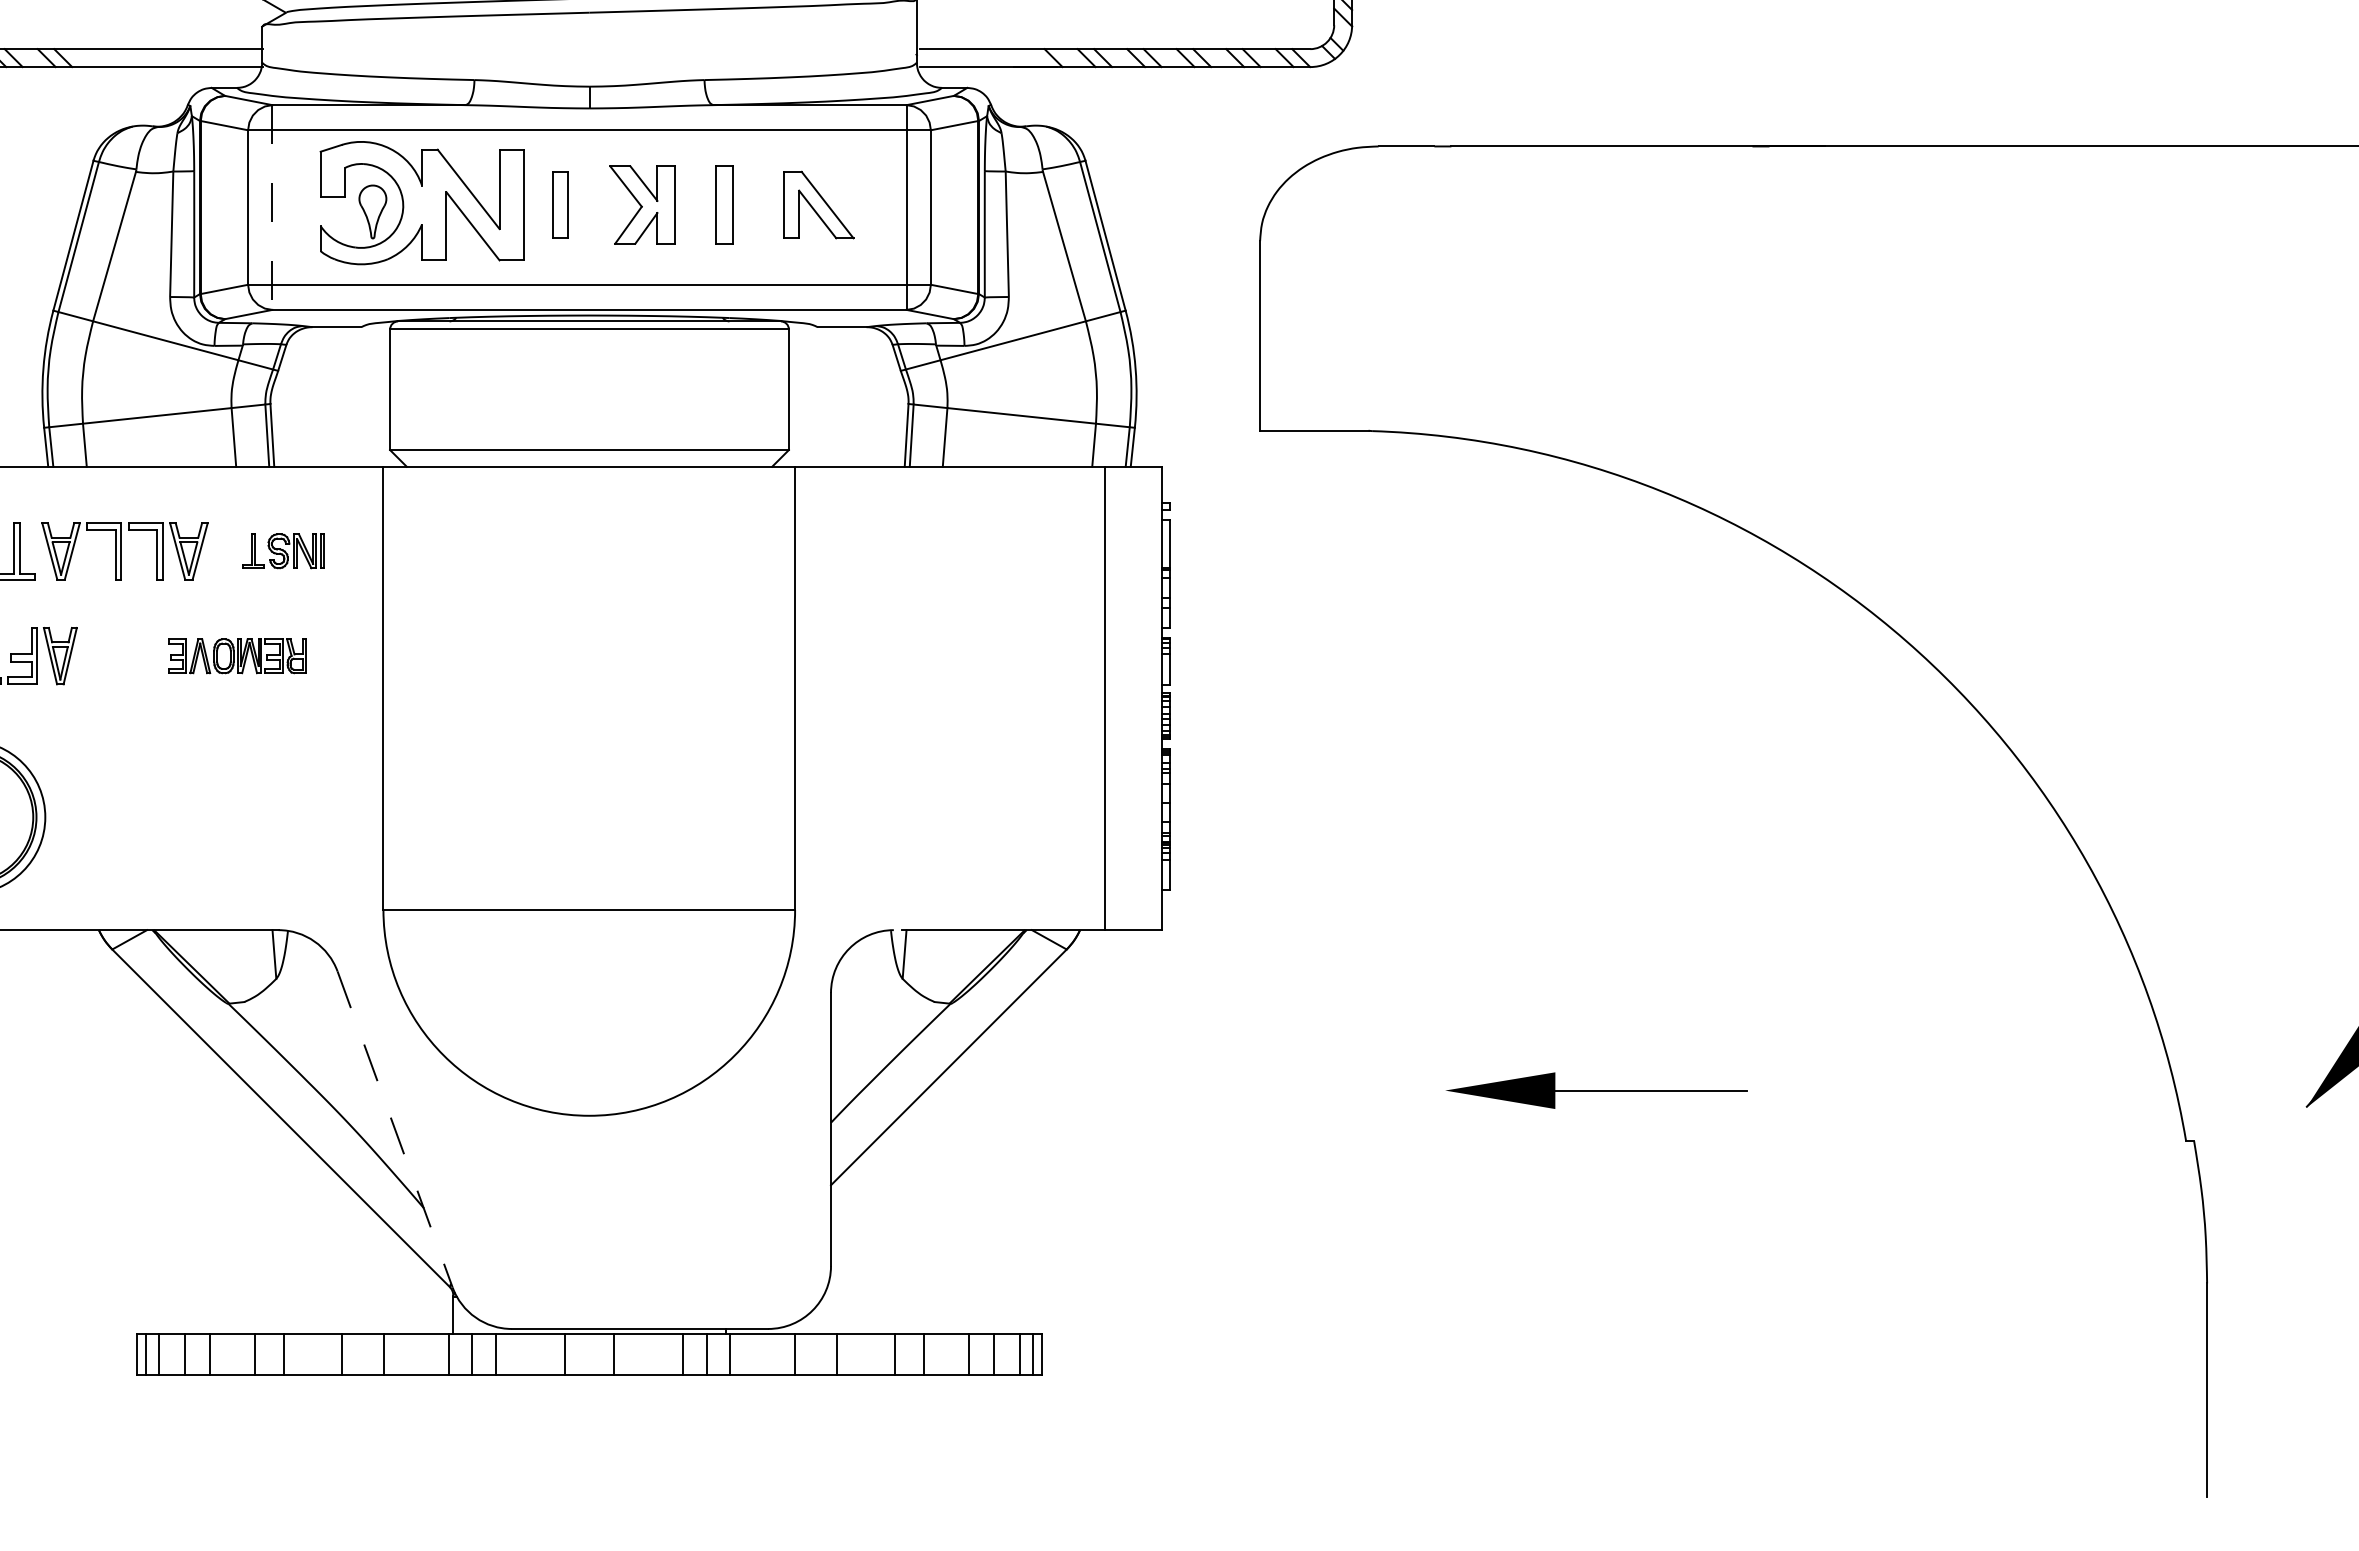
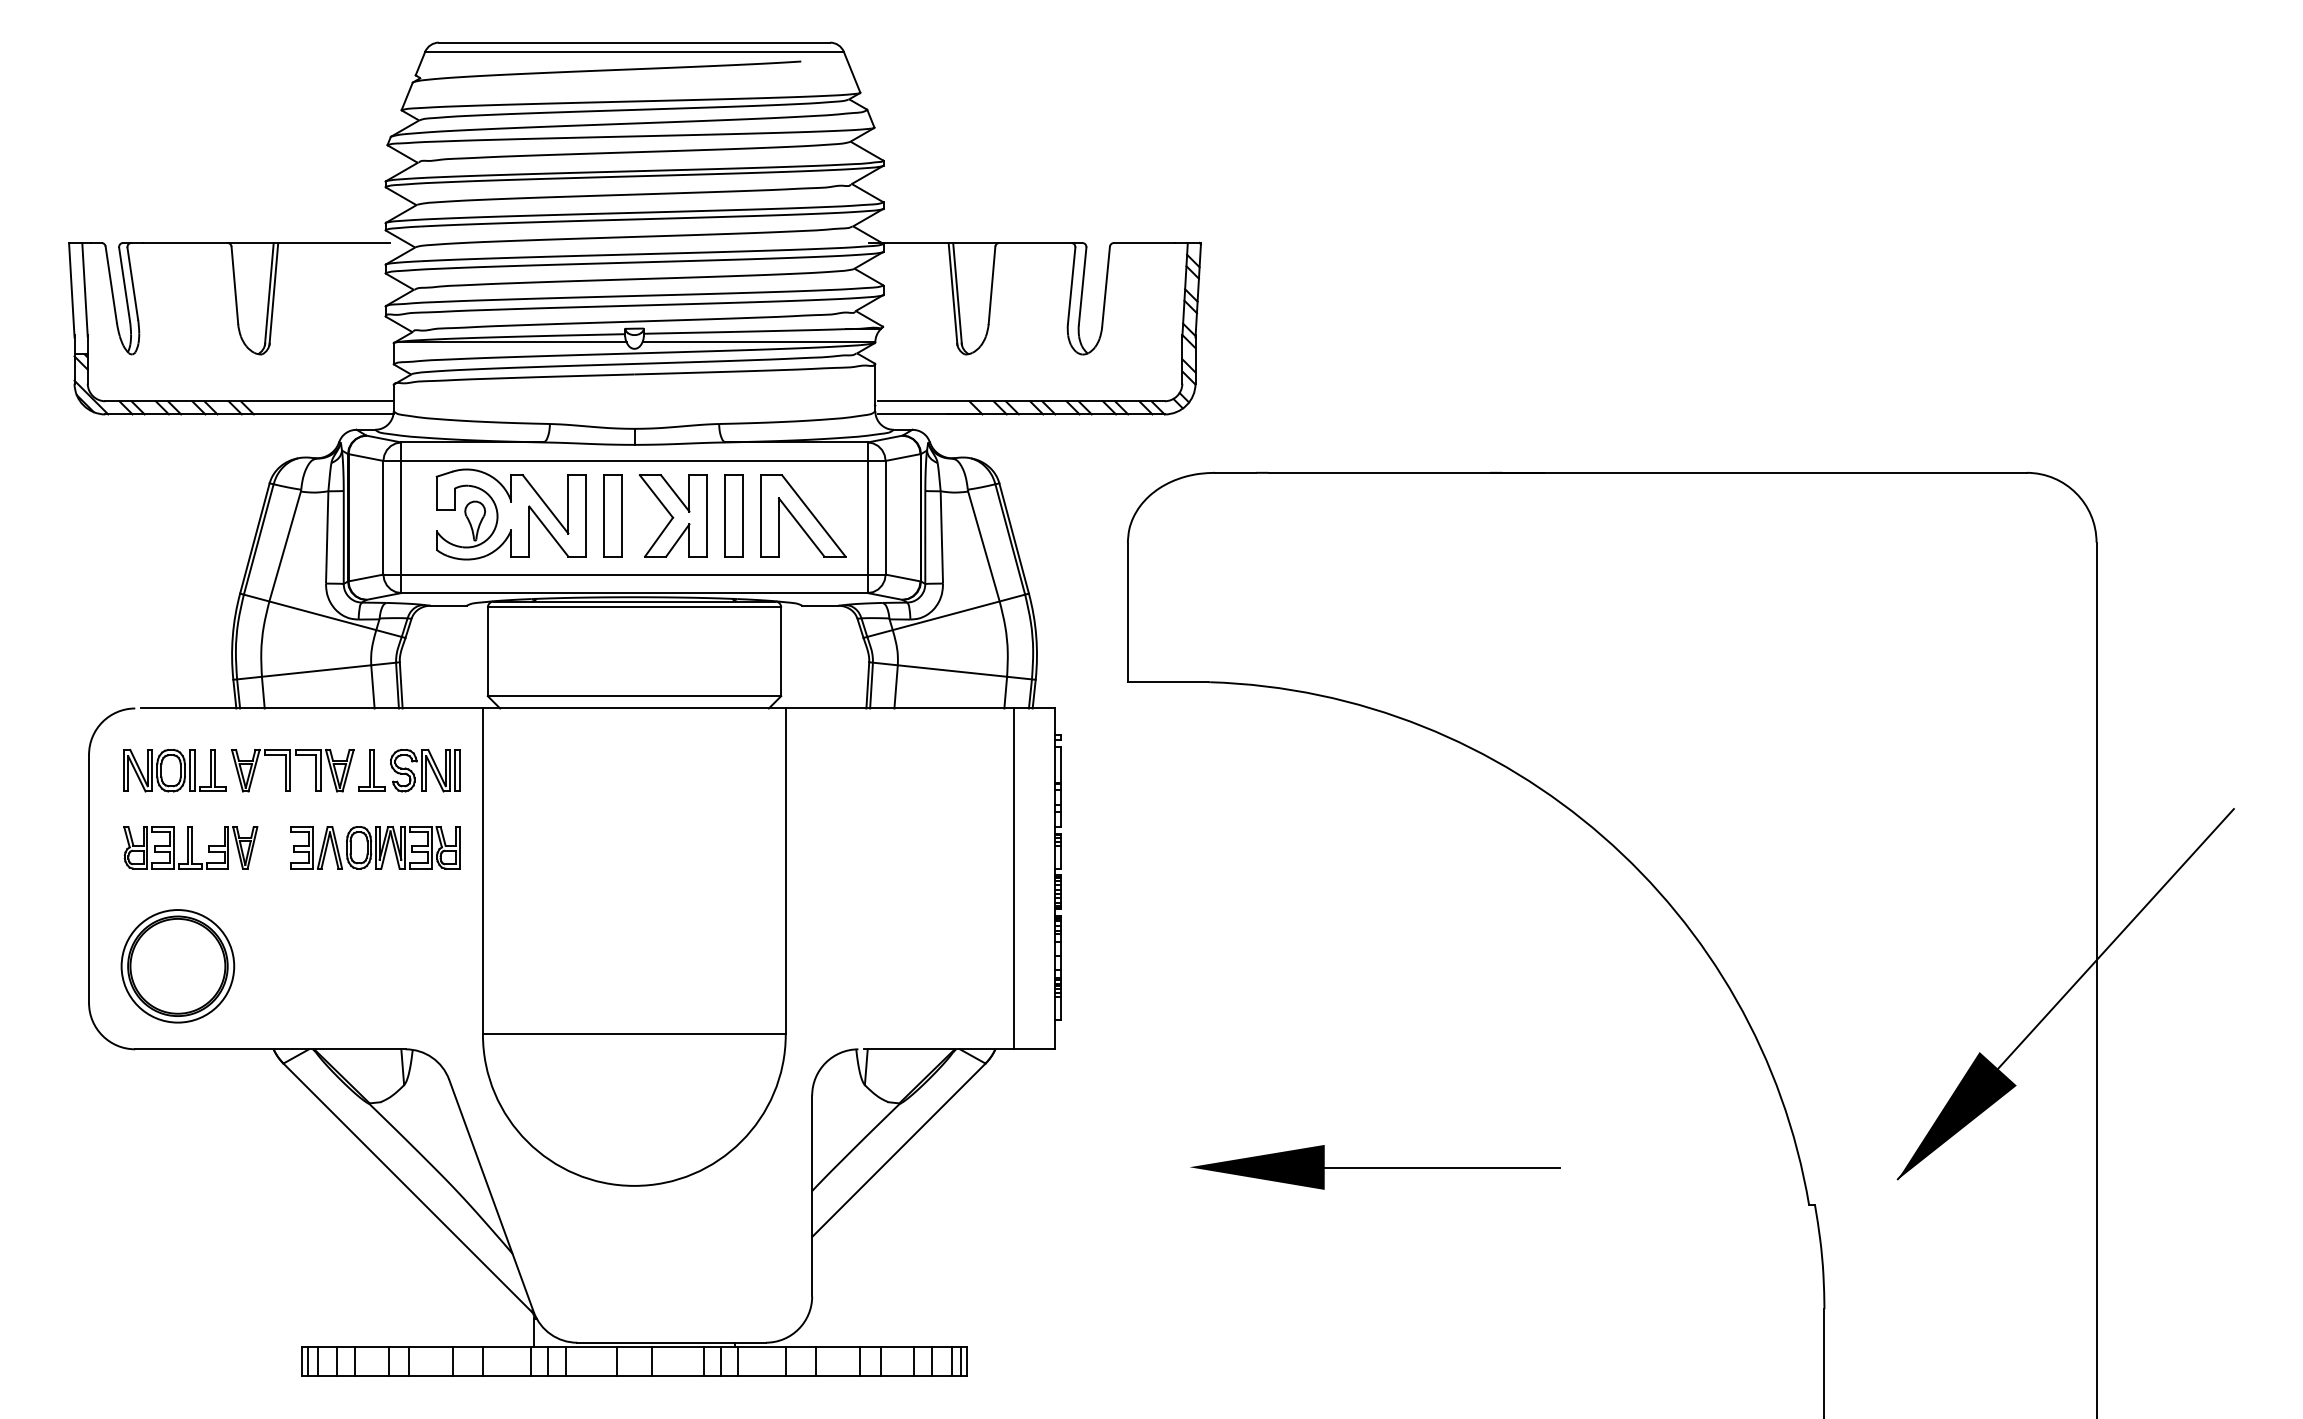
part: (559, 204) -> (612, 515), size x1.67
part: (641, 204) -> (672, 515), size x1.43
part: (724, 204) -> (733, 515), size x1.43
part: (819, 204) -> (803, 515), size x1.67
line: (272, 208) -> (401, 518), dashed -> solid
part: (283, 551) -> (409, 770), size x1.67
part: (237, 655) -> (375, 847), size x1.67
part: (1596, 1090) -> (1375, 1167), size x1.67
line: (395, 1130) -> (491, 1196), dashed -> solid

